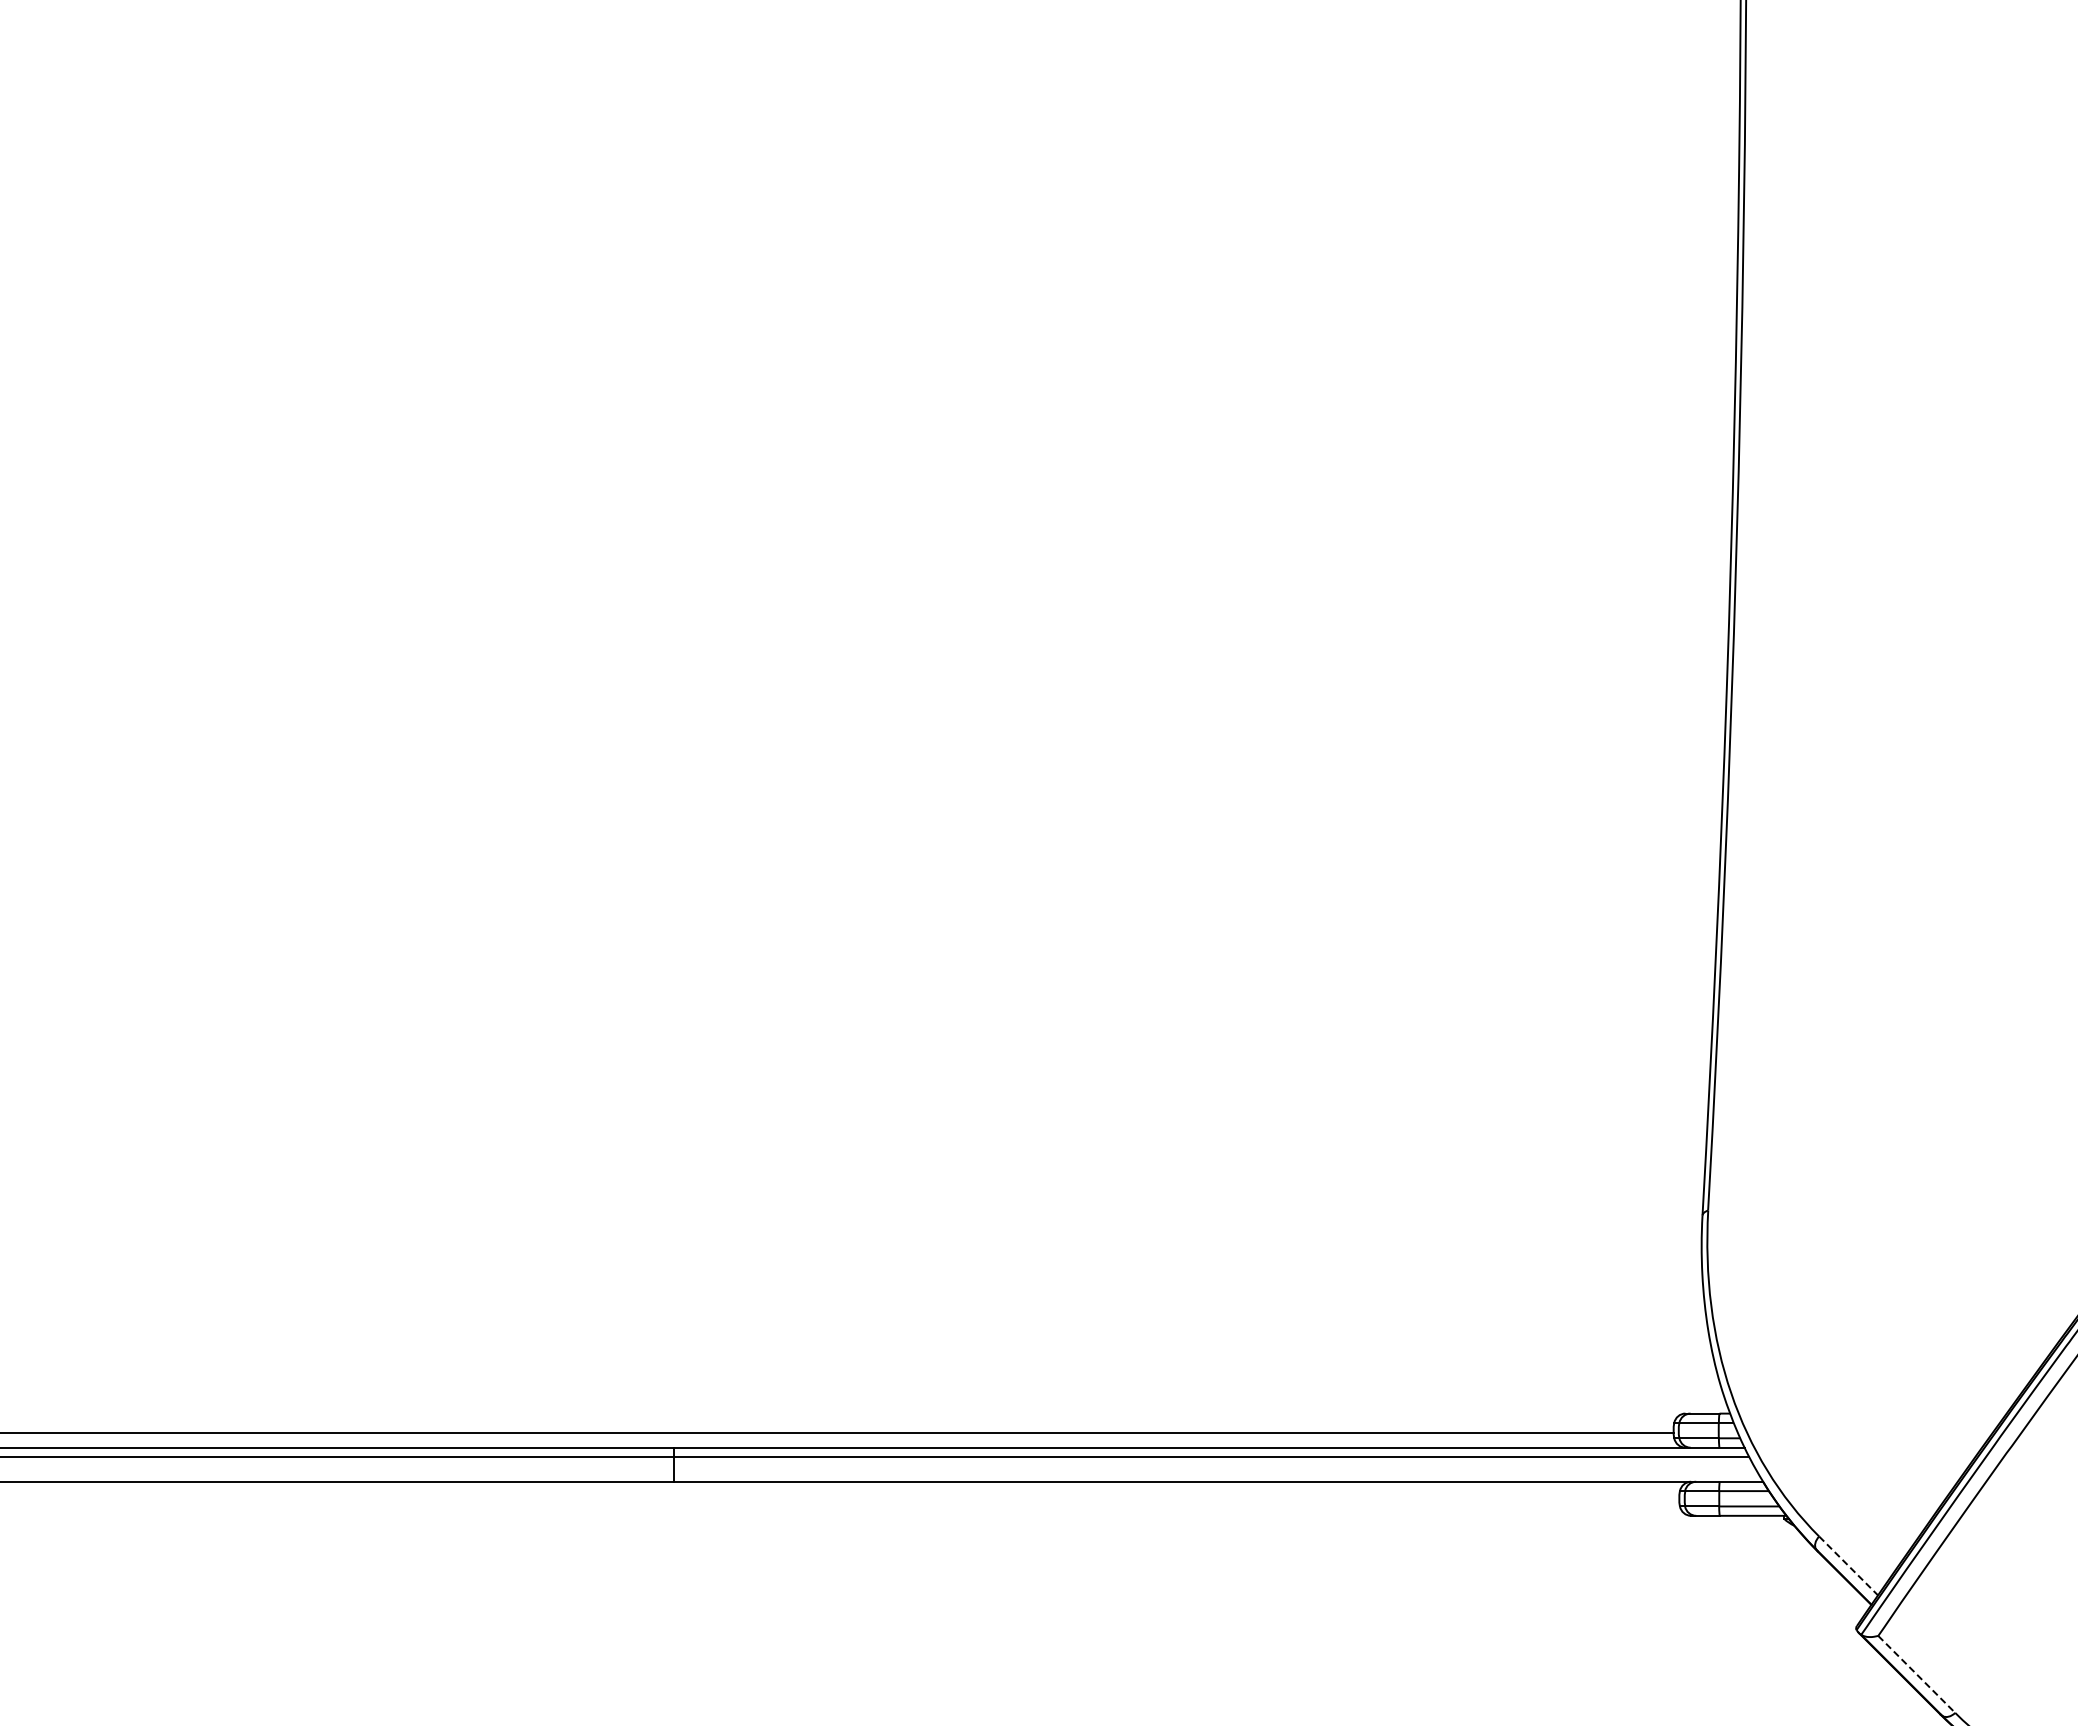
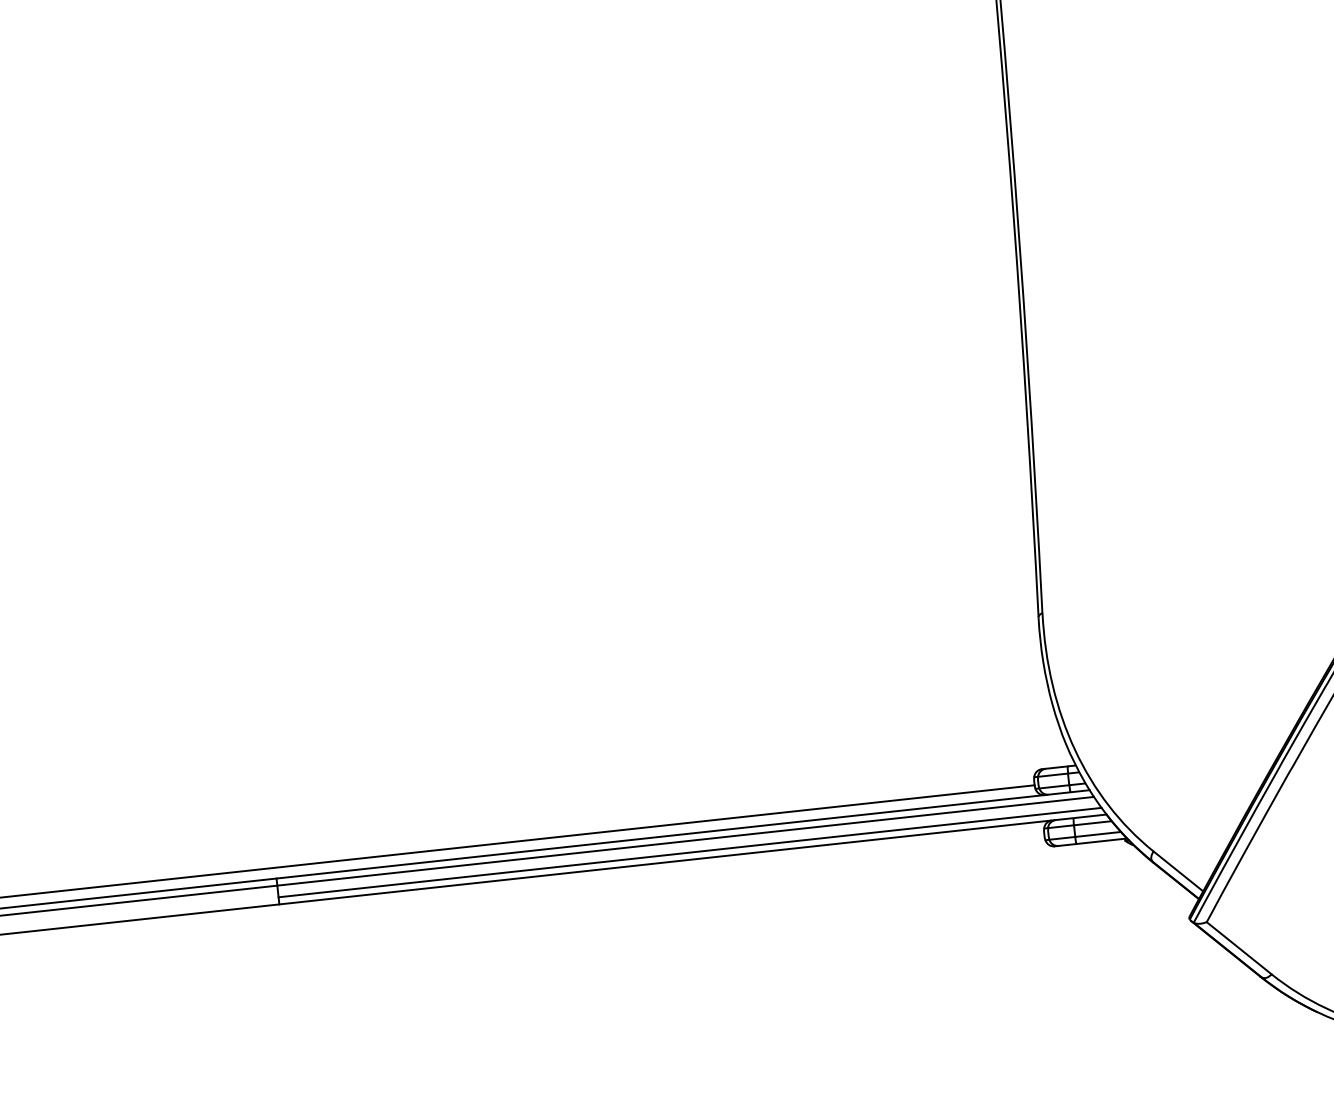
line: (1215, 1472) -> (689, 852), added
line: (1848, 1565) -> (1178, 871), dashed -> solid
line: (1917, 1674) -> (1239, 948), dashed -> solid

